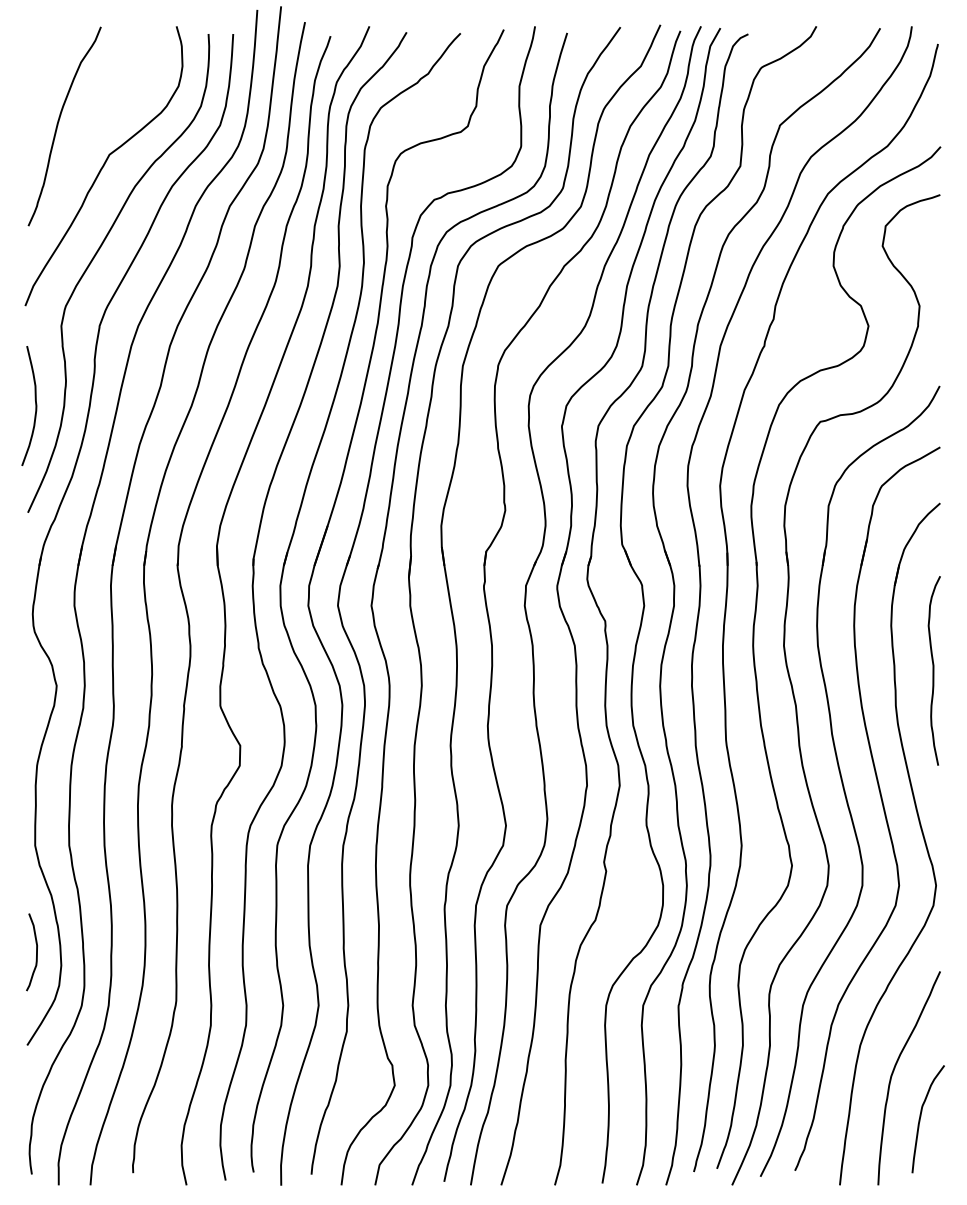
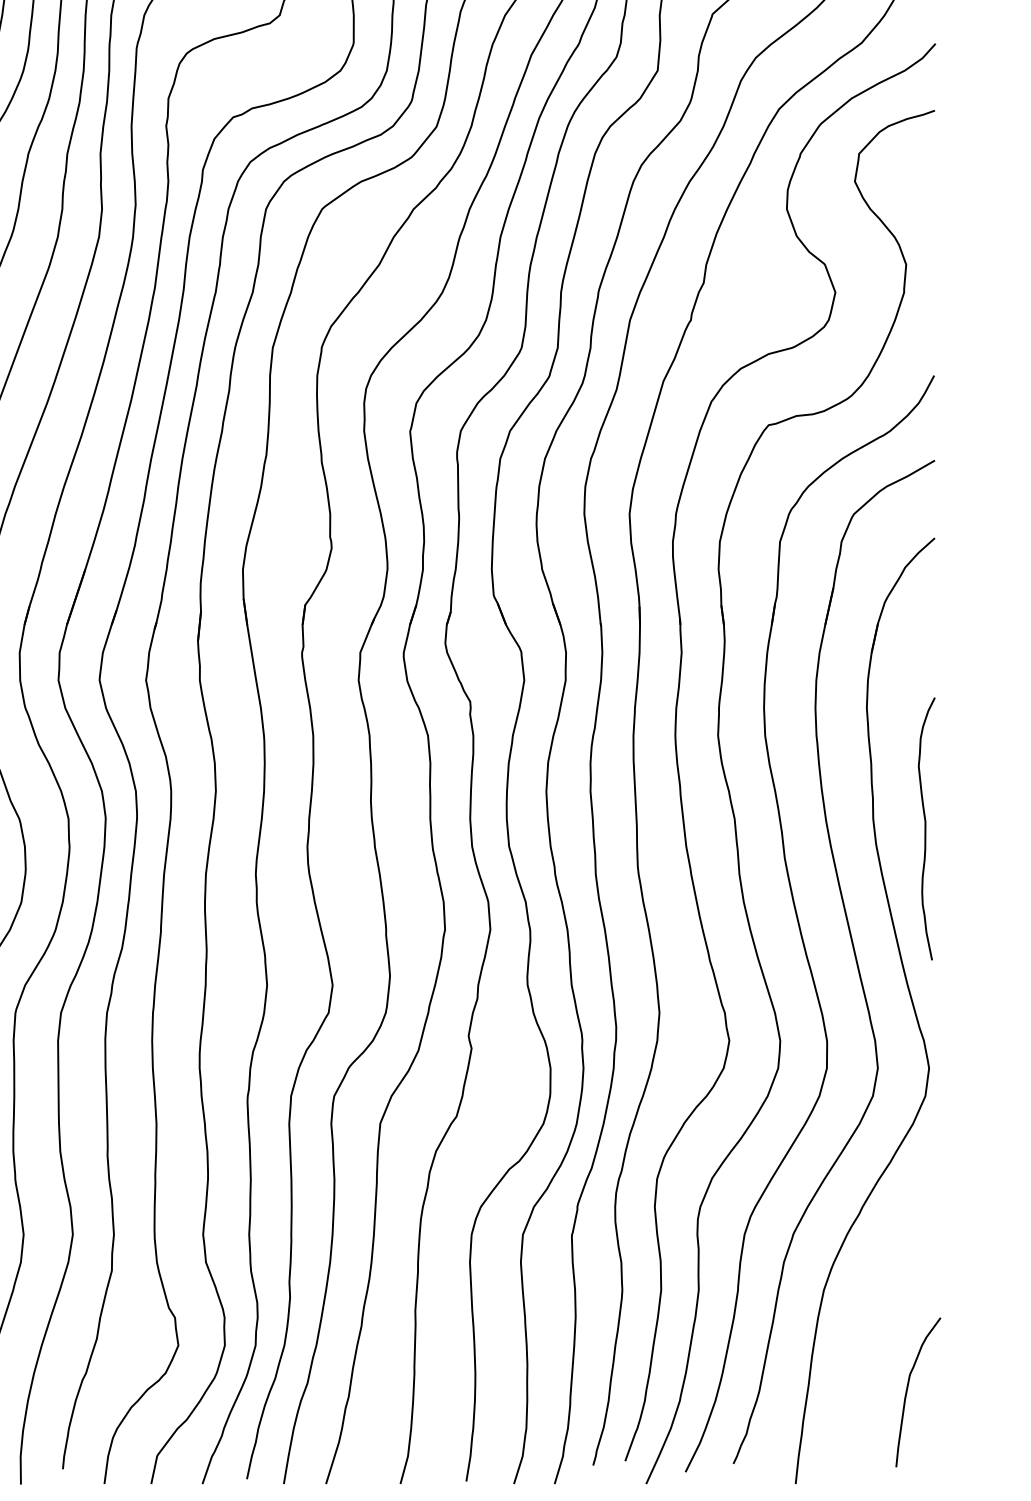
curve: (933, 670) -> (925, 828), moved
curve: (894, 1071) -> (871, 1326), removed

